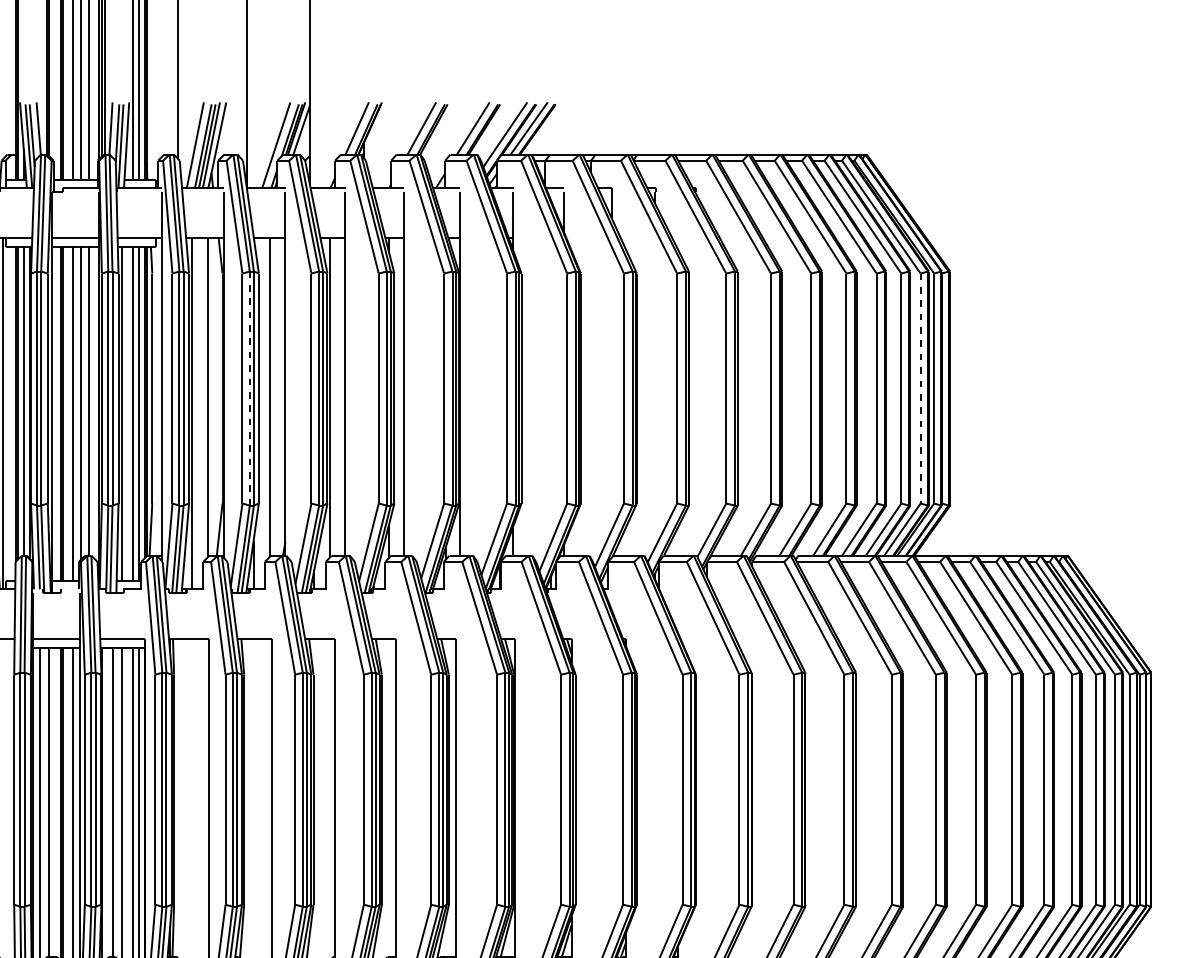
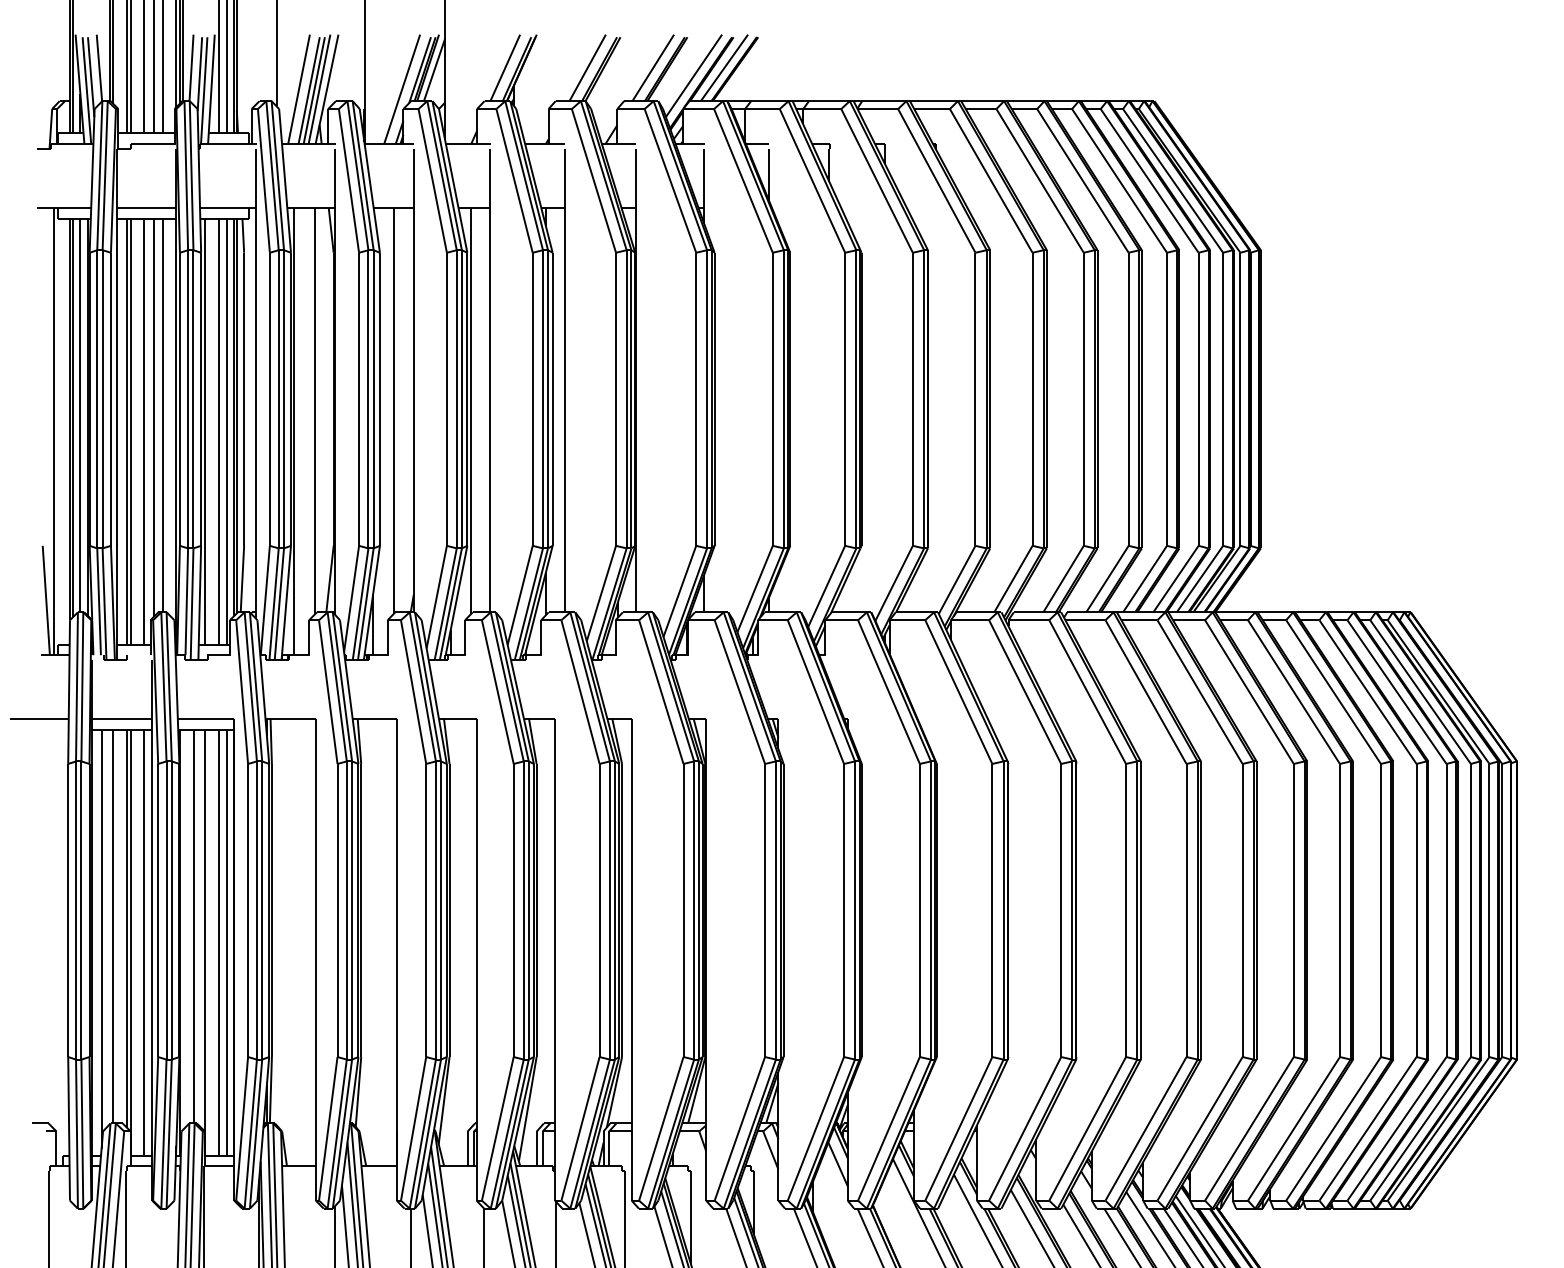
line: (249, 387) -> (368, 398), dashed -> solid
line: (920, 388) -> (1223, 399), dashed -> solid

